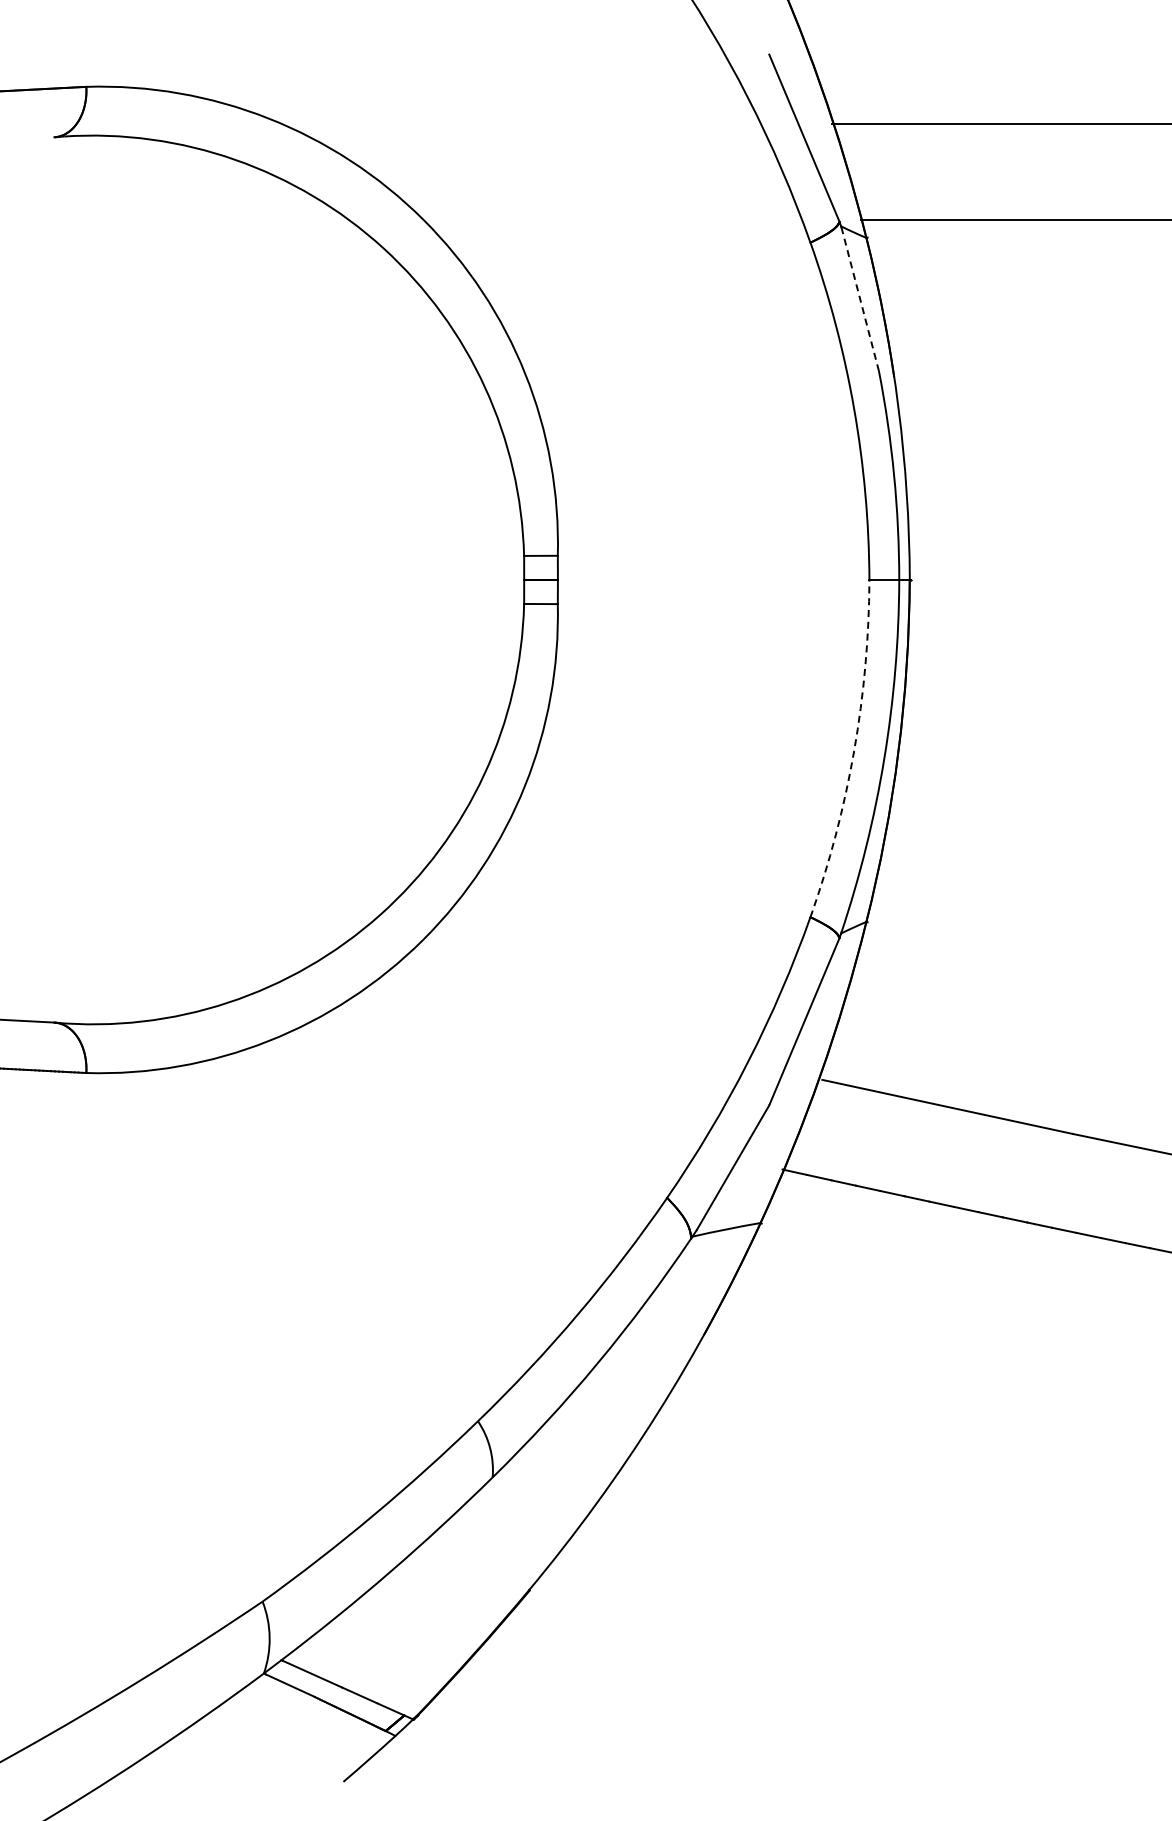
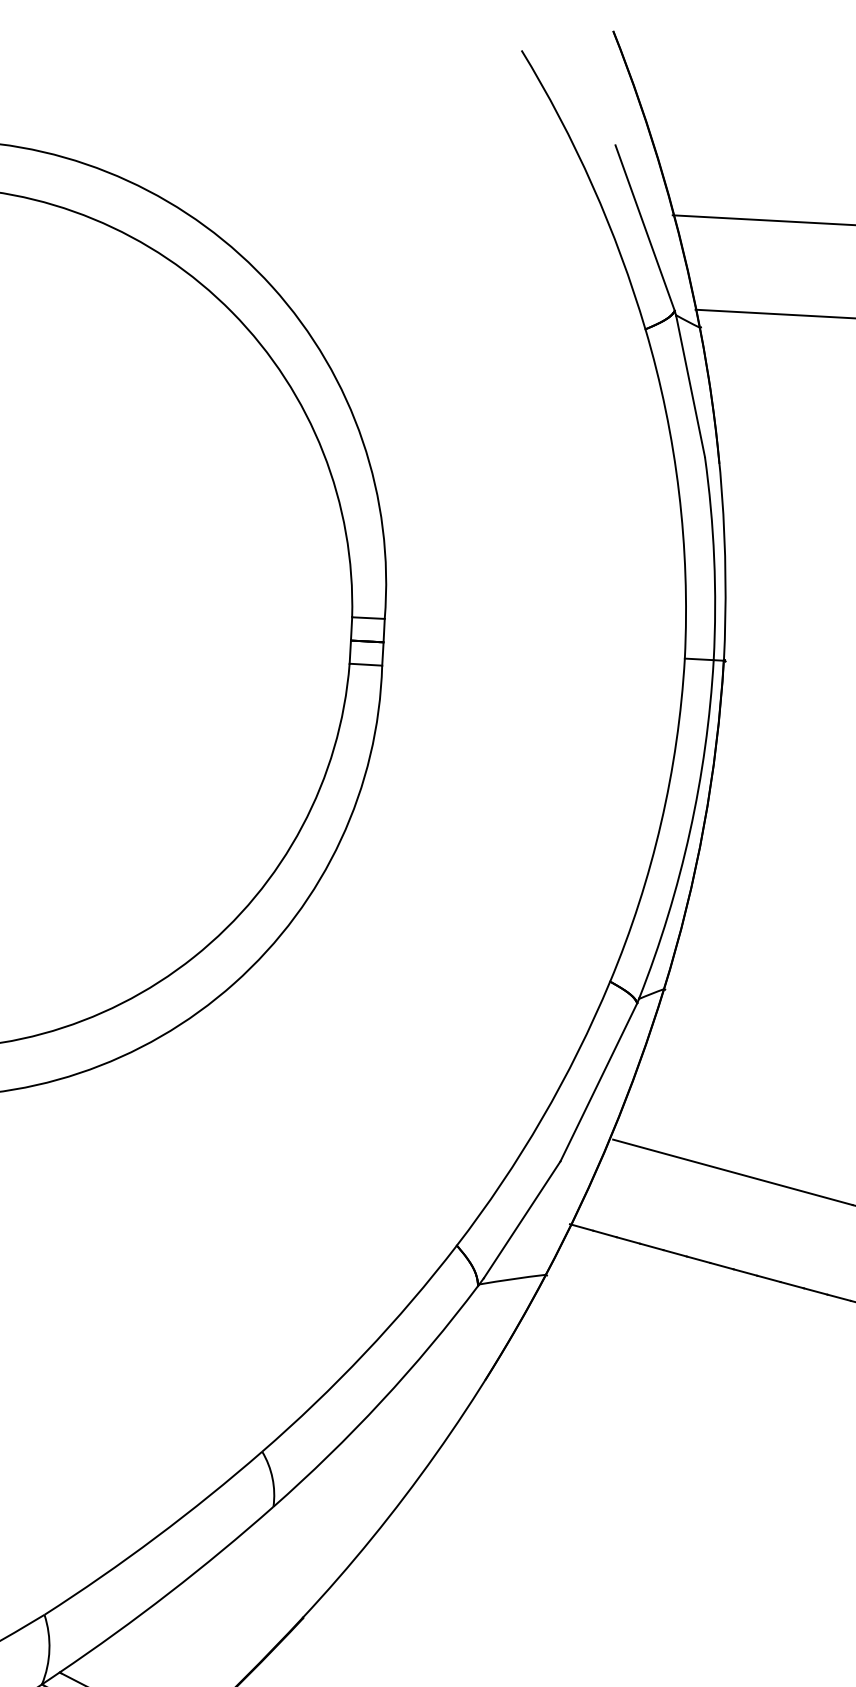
line: (860, 299) -> (690, 386), dashed -> solid
arc: (854, 751) -> (661, 823), dashed -> solid

